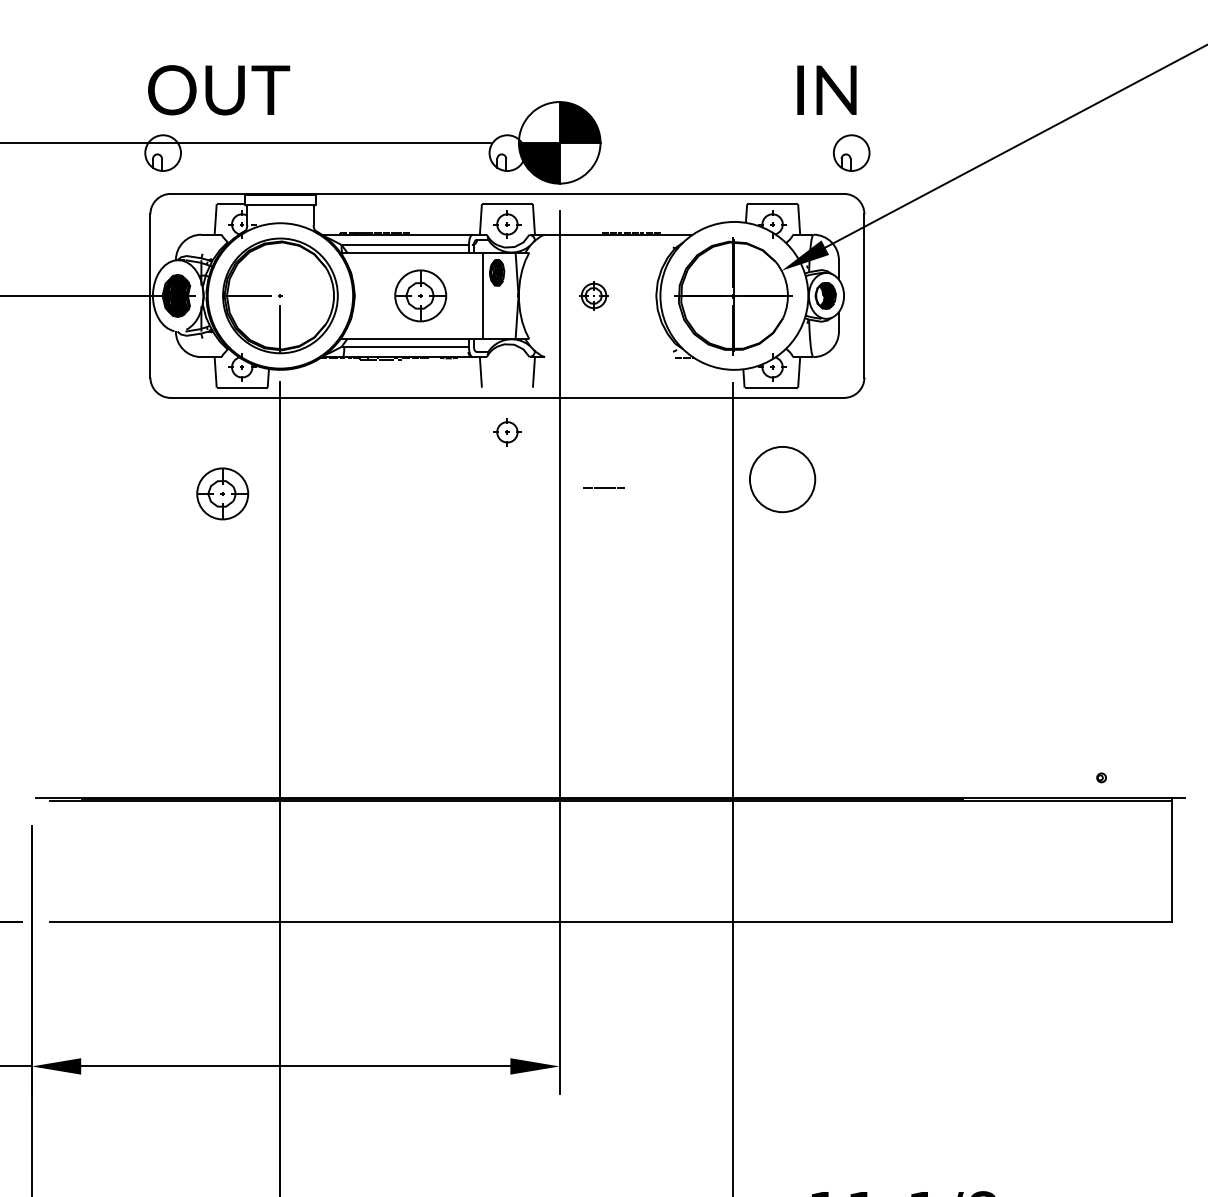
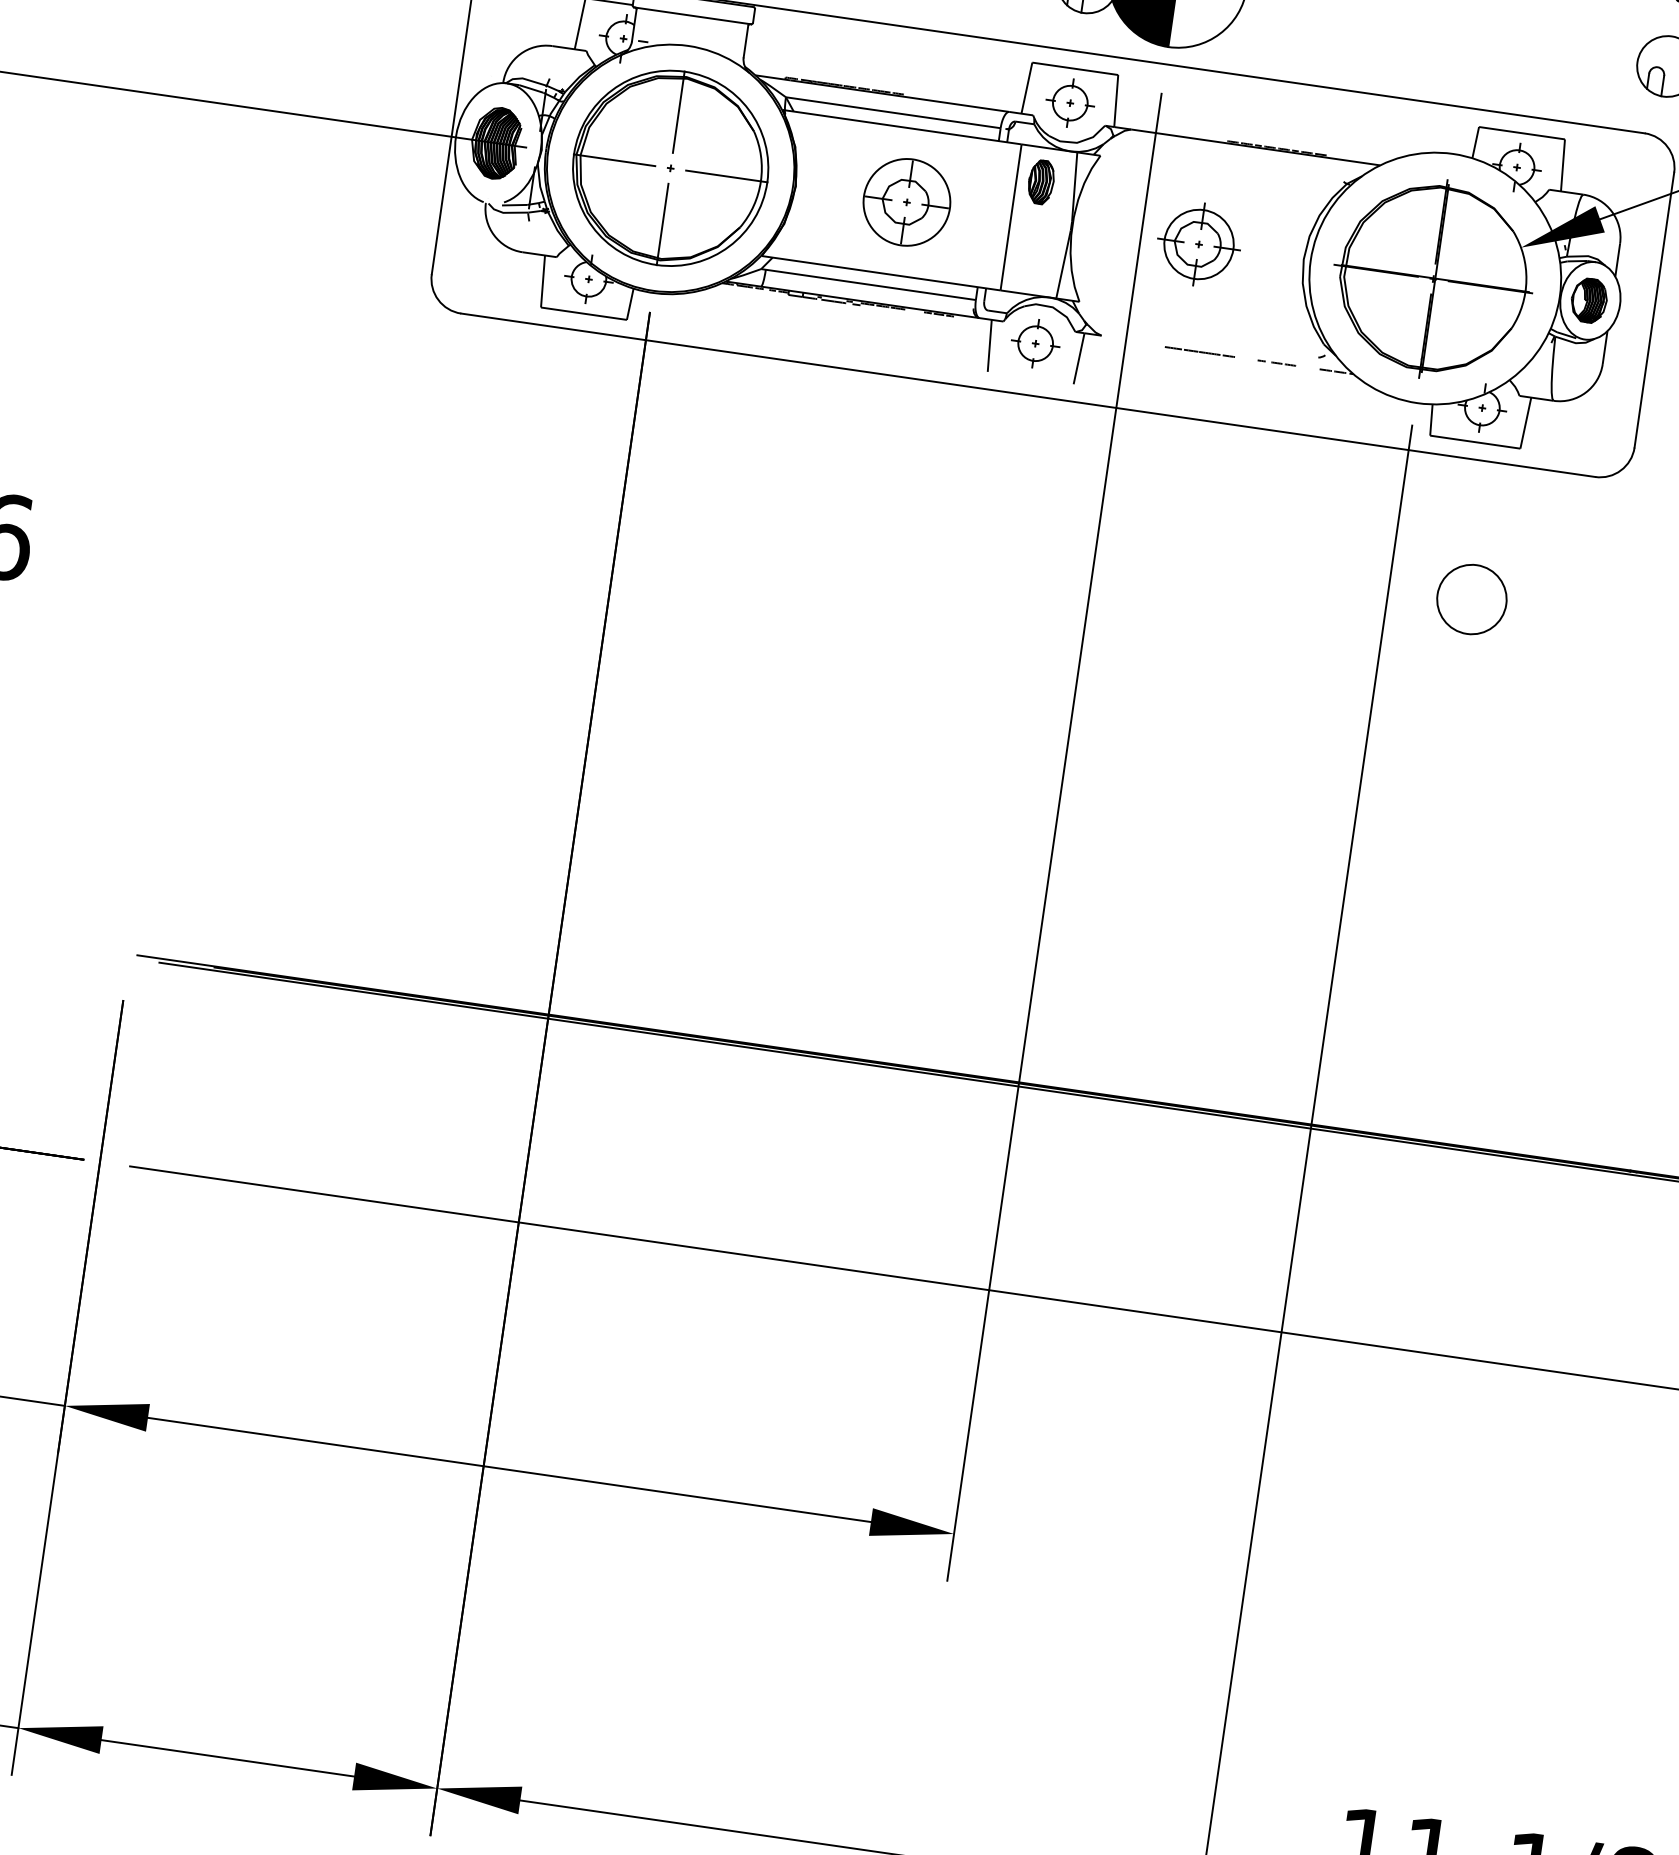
line: (280, 262) -> (678, 112), added
line: (313, 295) -> (726, 175), added
part: (593, 295) -> (1198, 243), size x1.67
line: (649, 357) -> (1277, 361), added
part: (507, 432) -> (1035, 344), moved
circle: (782, 479) -> (1471, 599), size x0.62
line: (603, 487) -> (1199, 350), moved
part: (222, 493) -> (525, 487), removed

